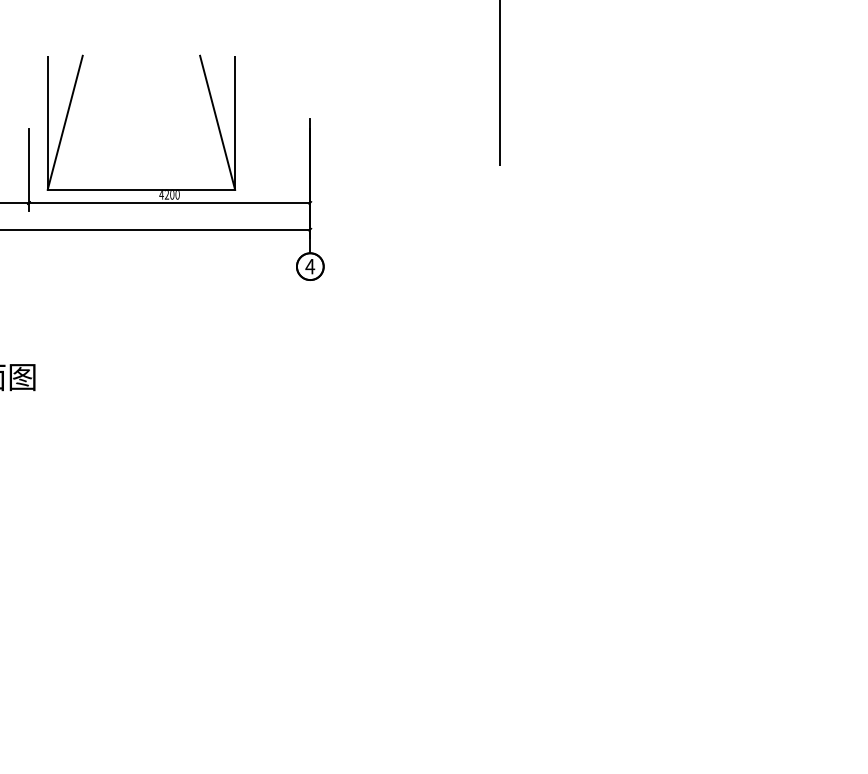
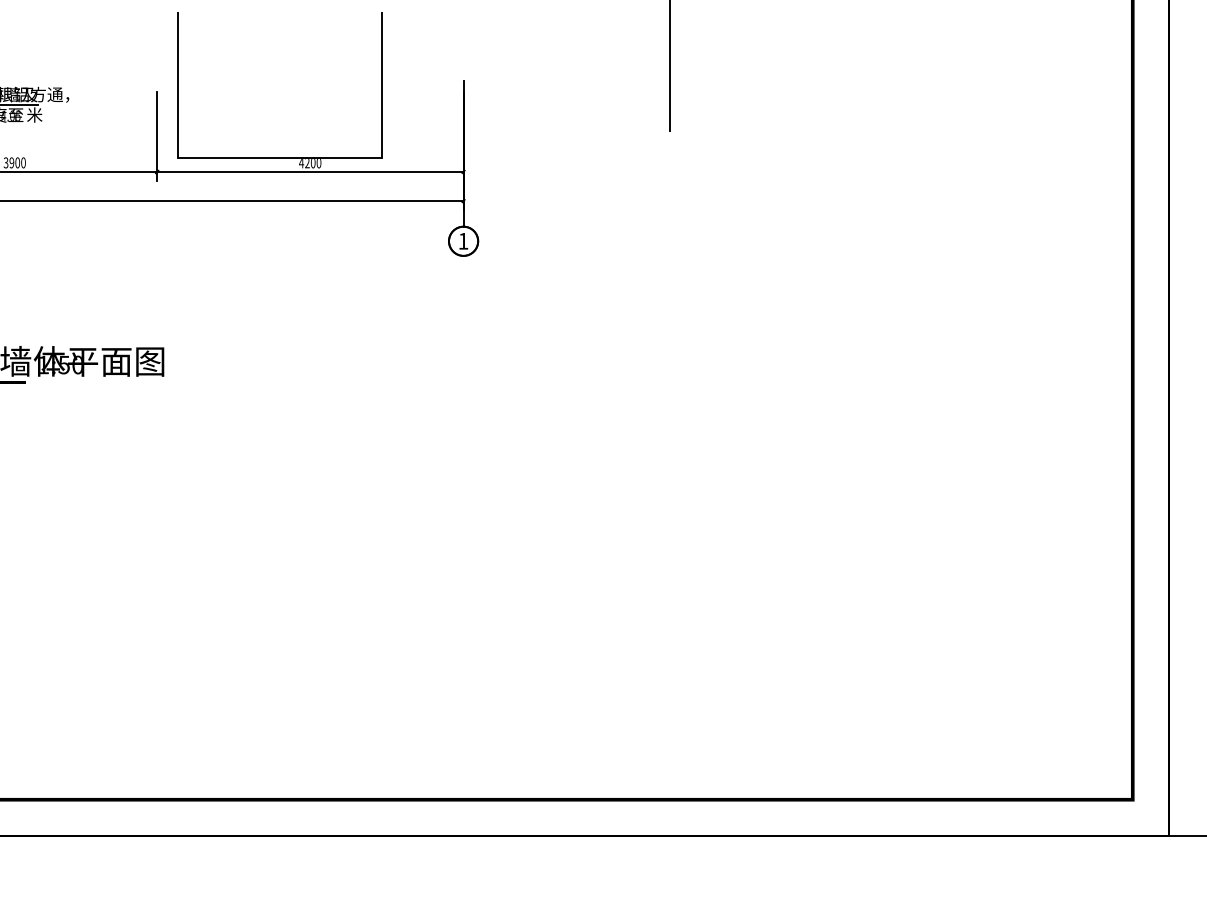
line: (65, 122) -> (196, 84), removed
line: (217, 122) -> (362, 84), removed
text: (310, 266) -> (463, 241), 4 -> 1

